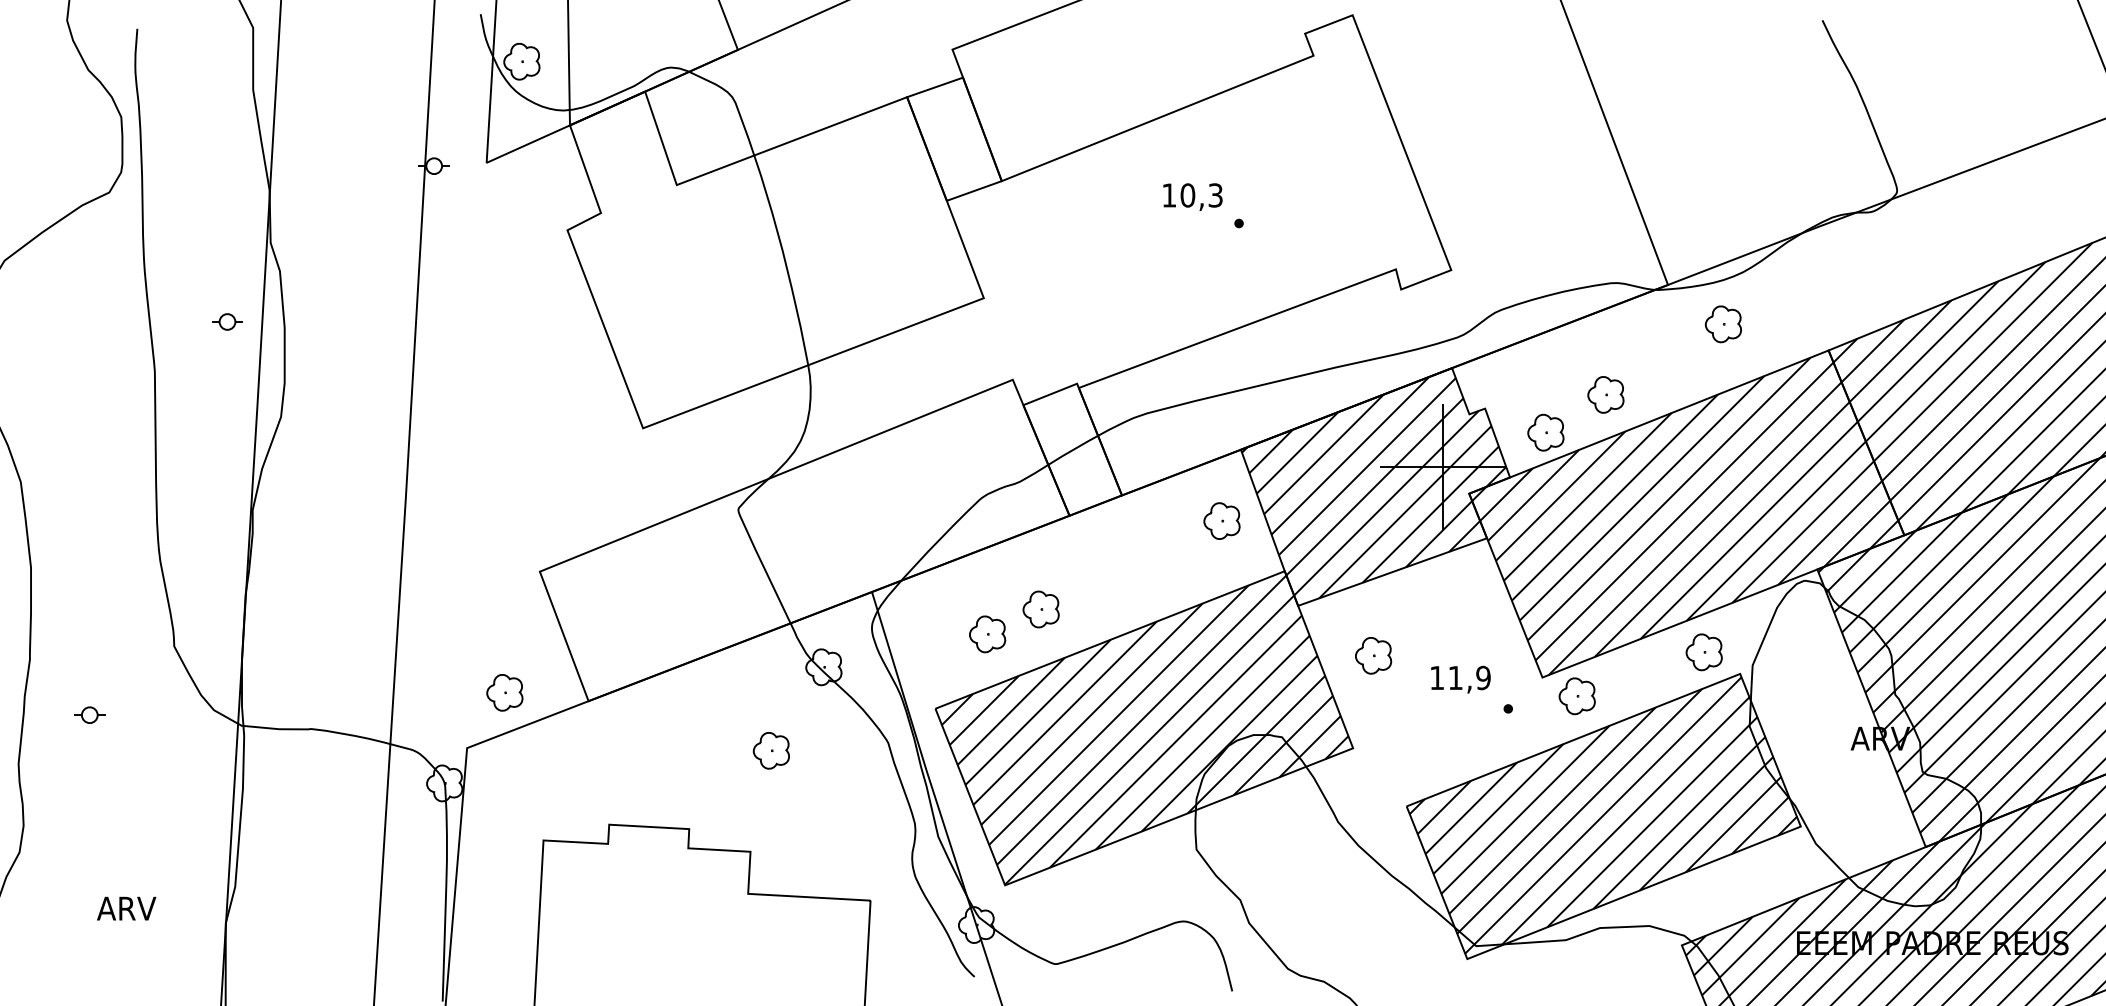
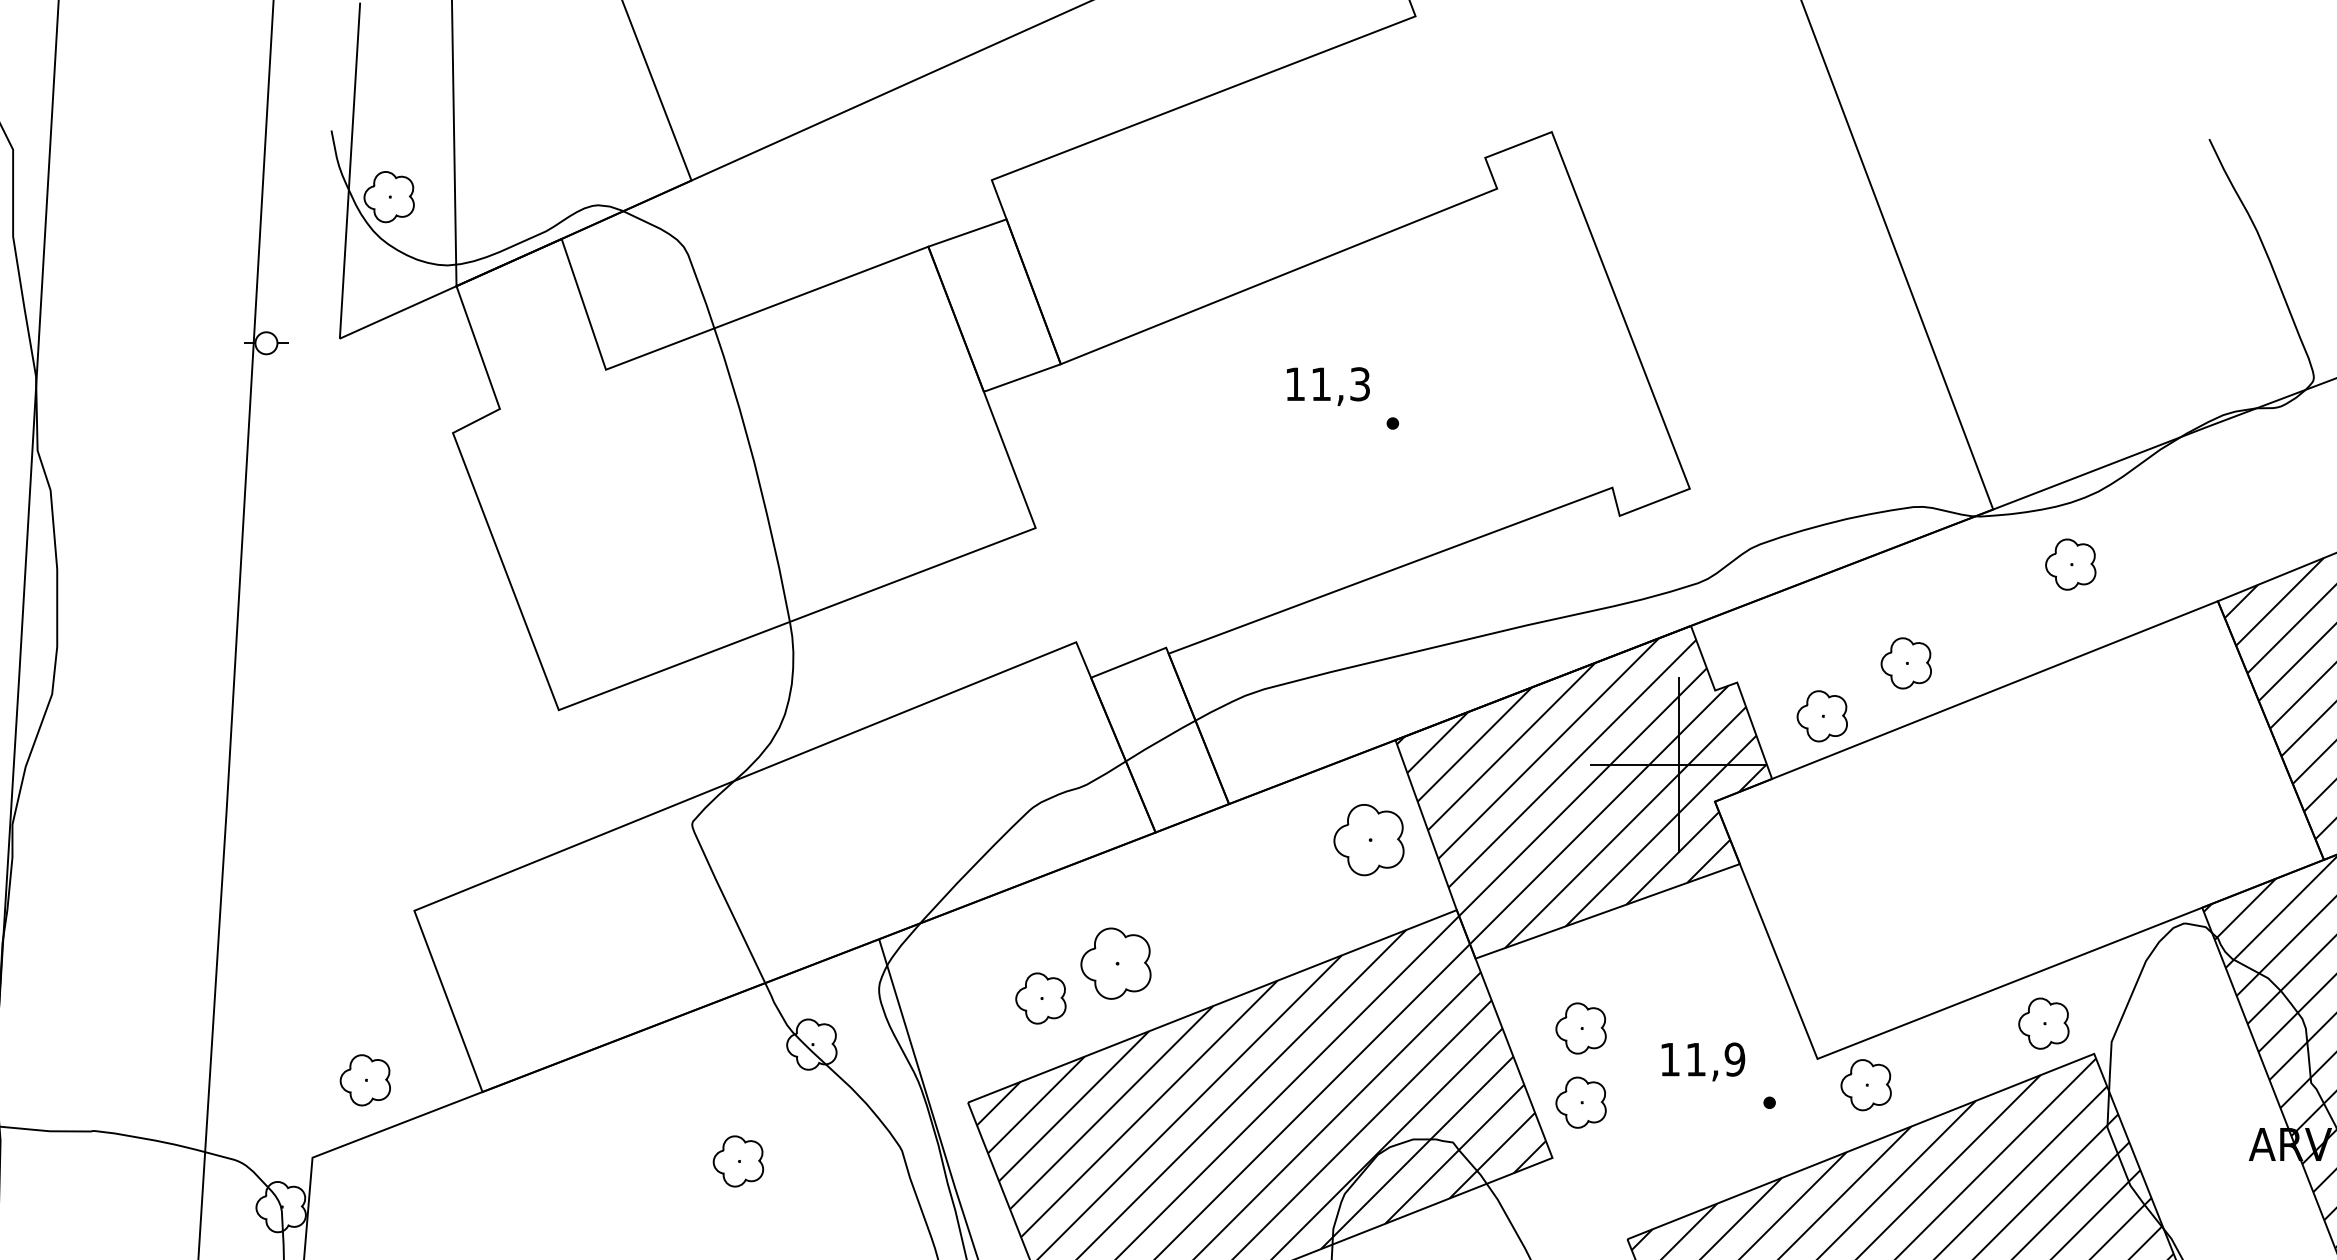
text: (1187, 195) -> (1320, 384), 10,3 -> 11,3
hatch: (1685, 516) -> (2017, 833), removed
part: (1221, 520) -> (1368, 839), size x1.4
part: (1040, 609) -> (1114, 963), size x1.4
part: (1373, 708) -> (1581, 1102), added

